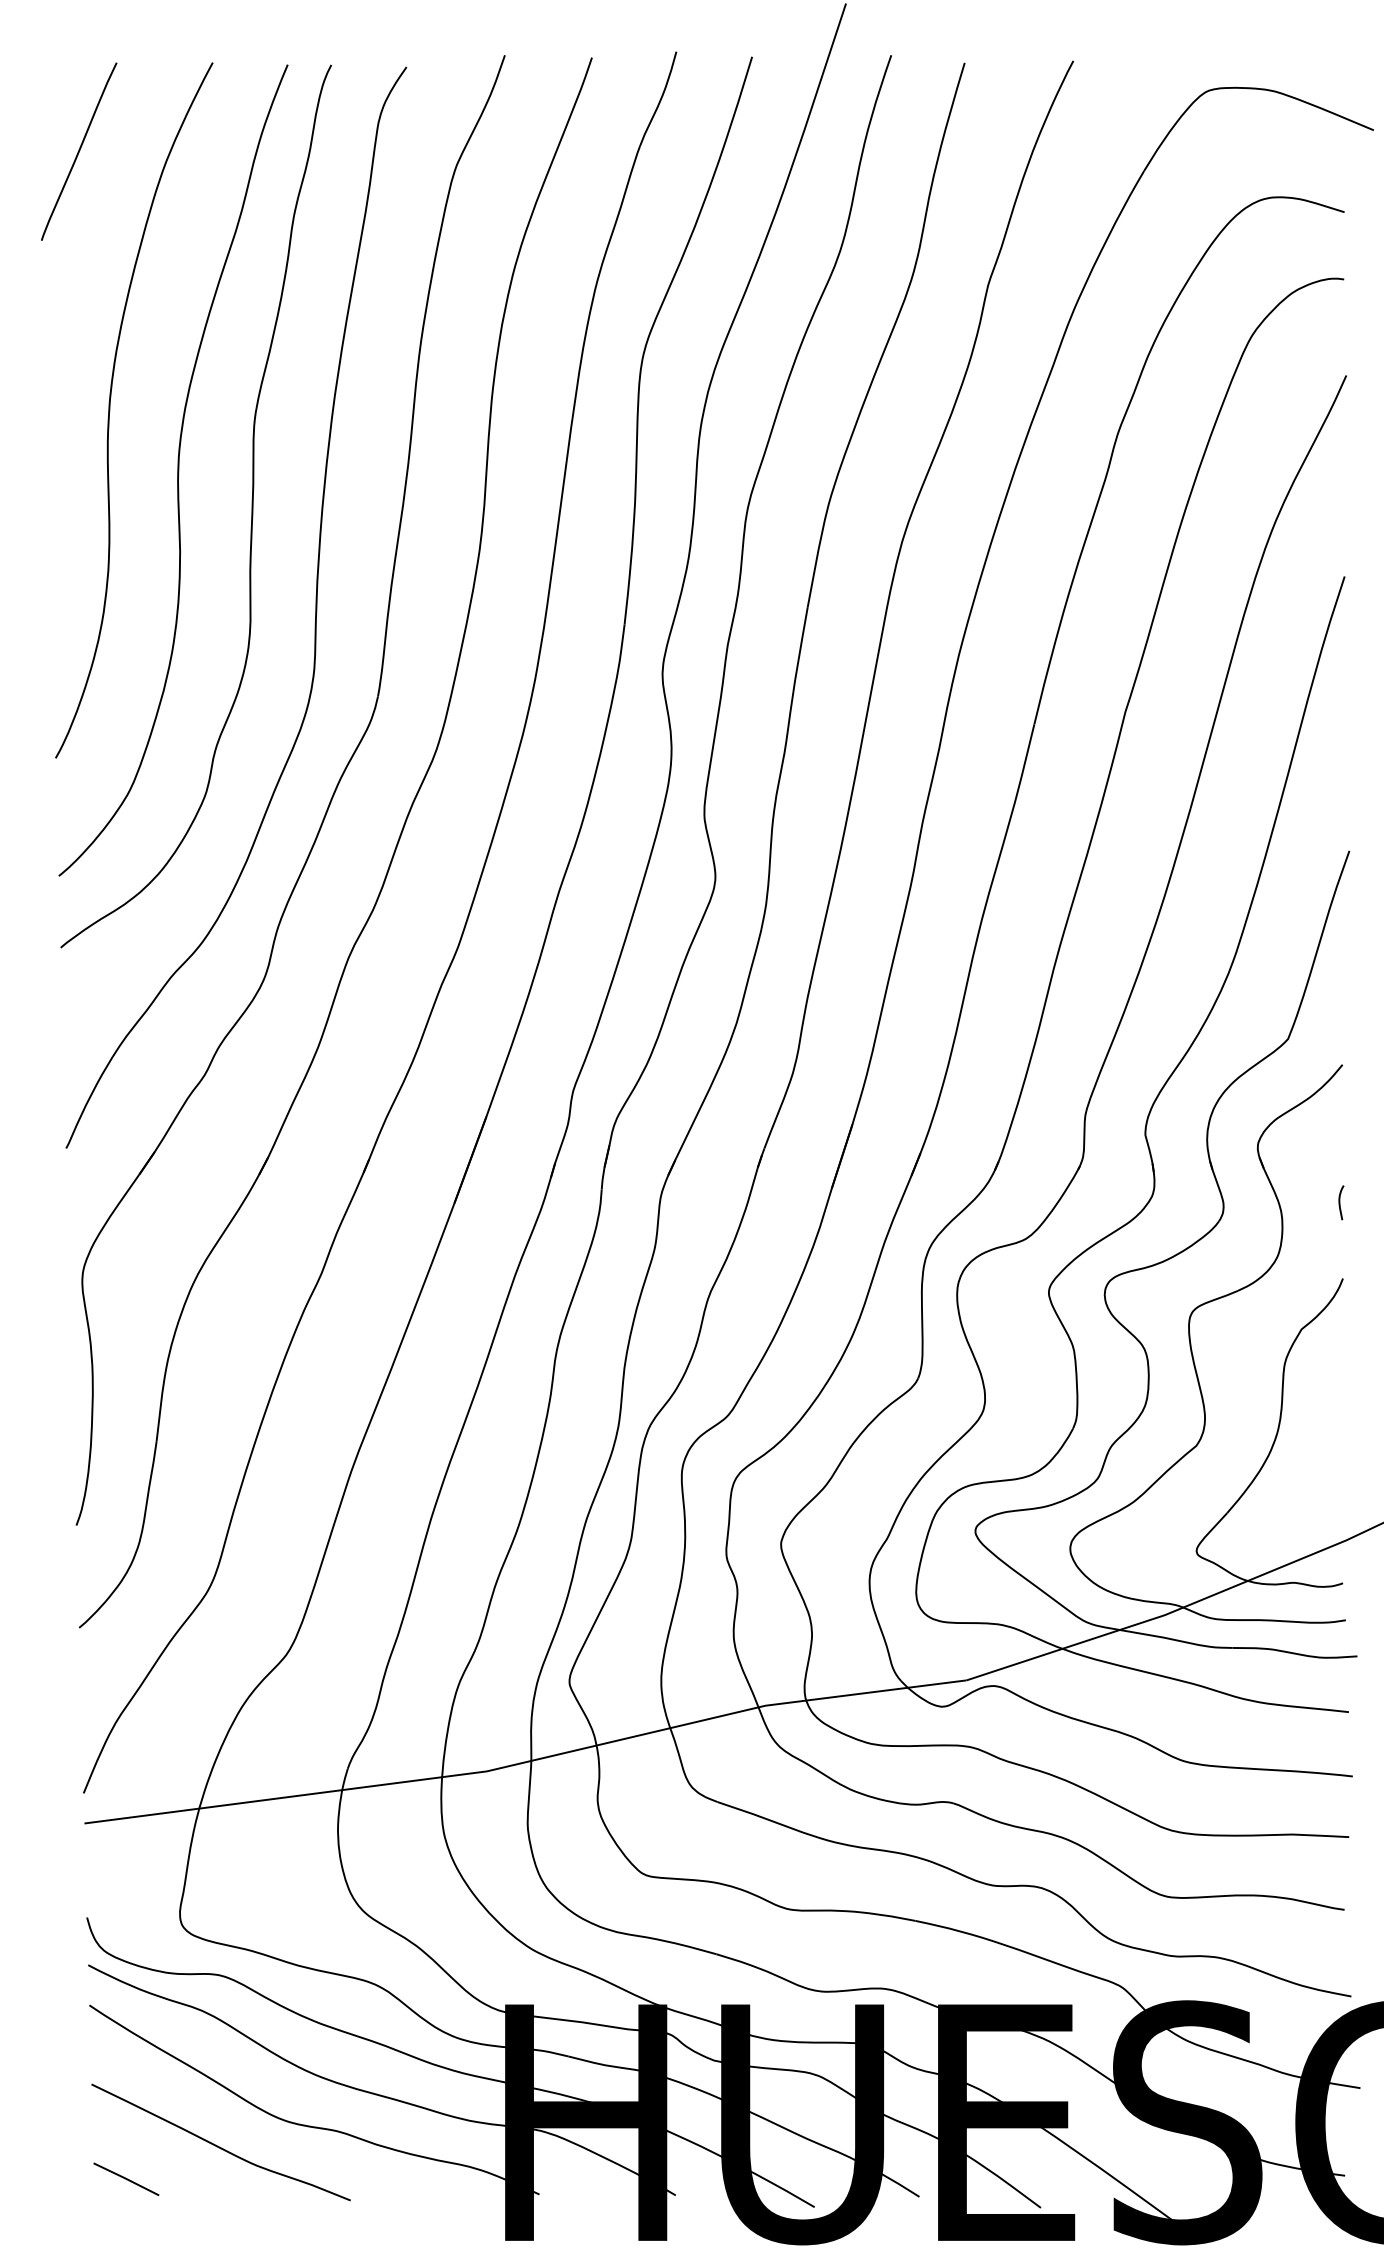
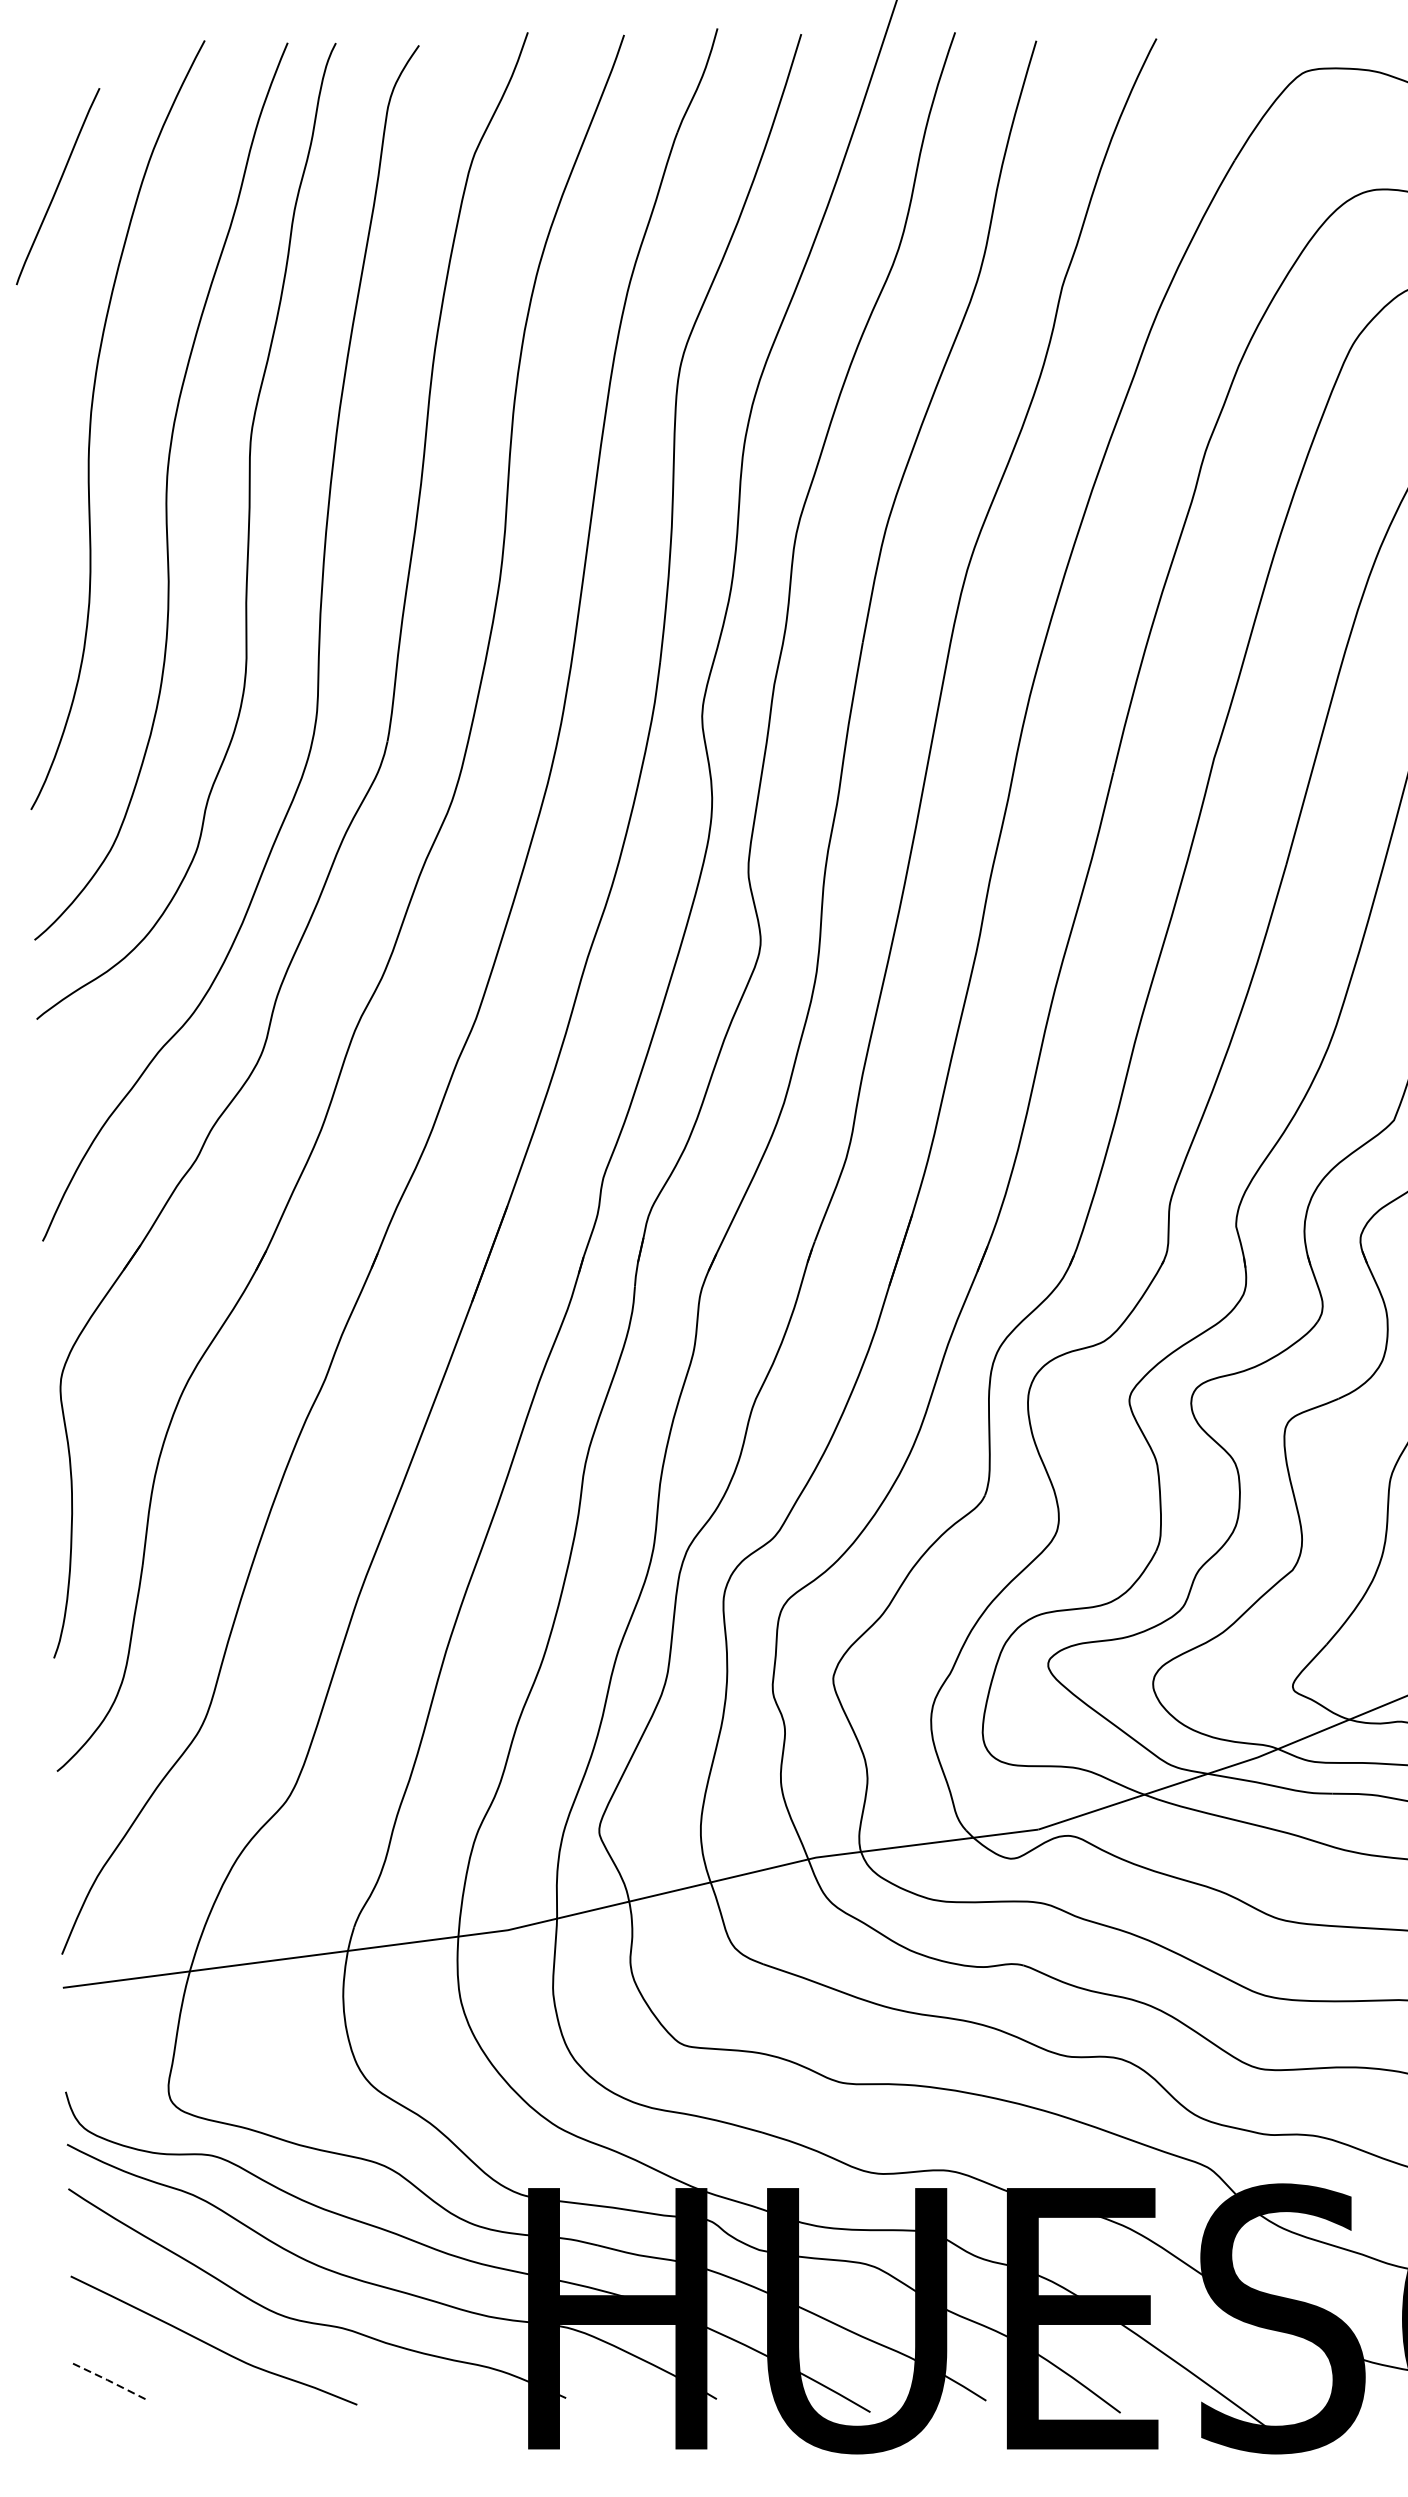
line: (79, 151) -> (58, 186), moved
line: (126, 2179) -> (109, 2381), solid -> dashed

